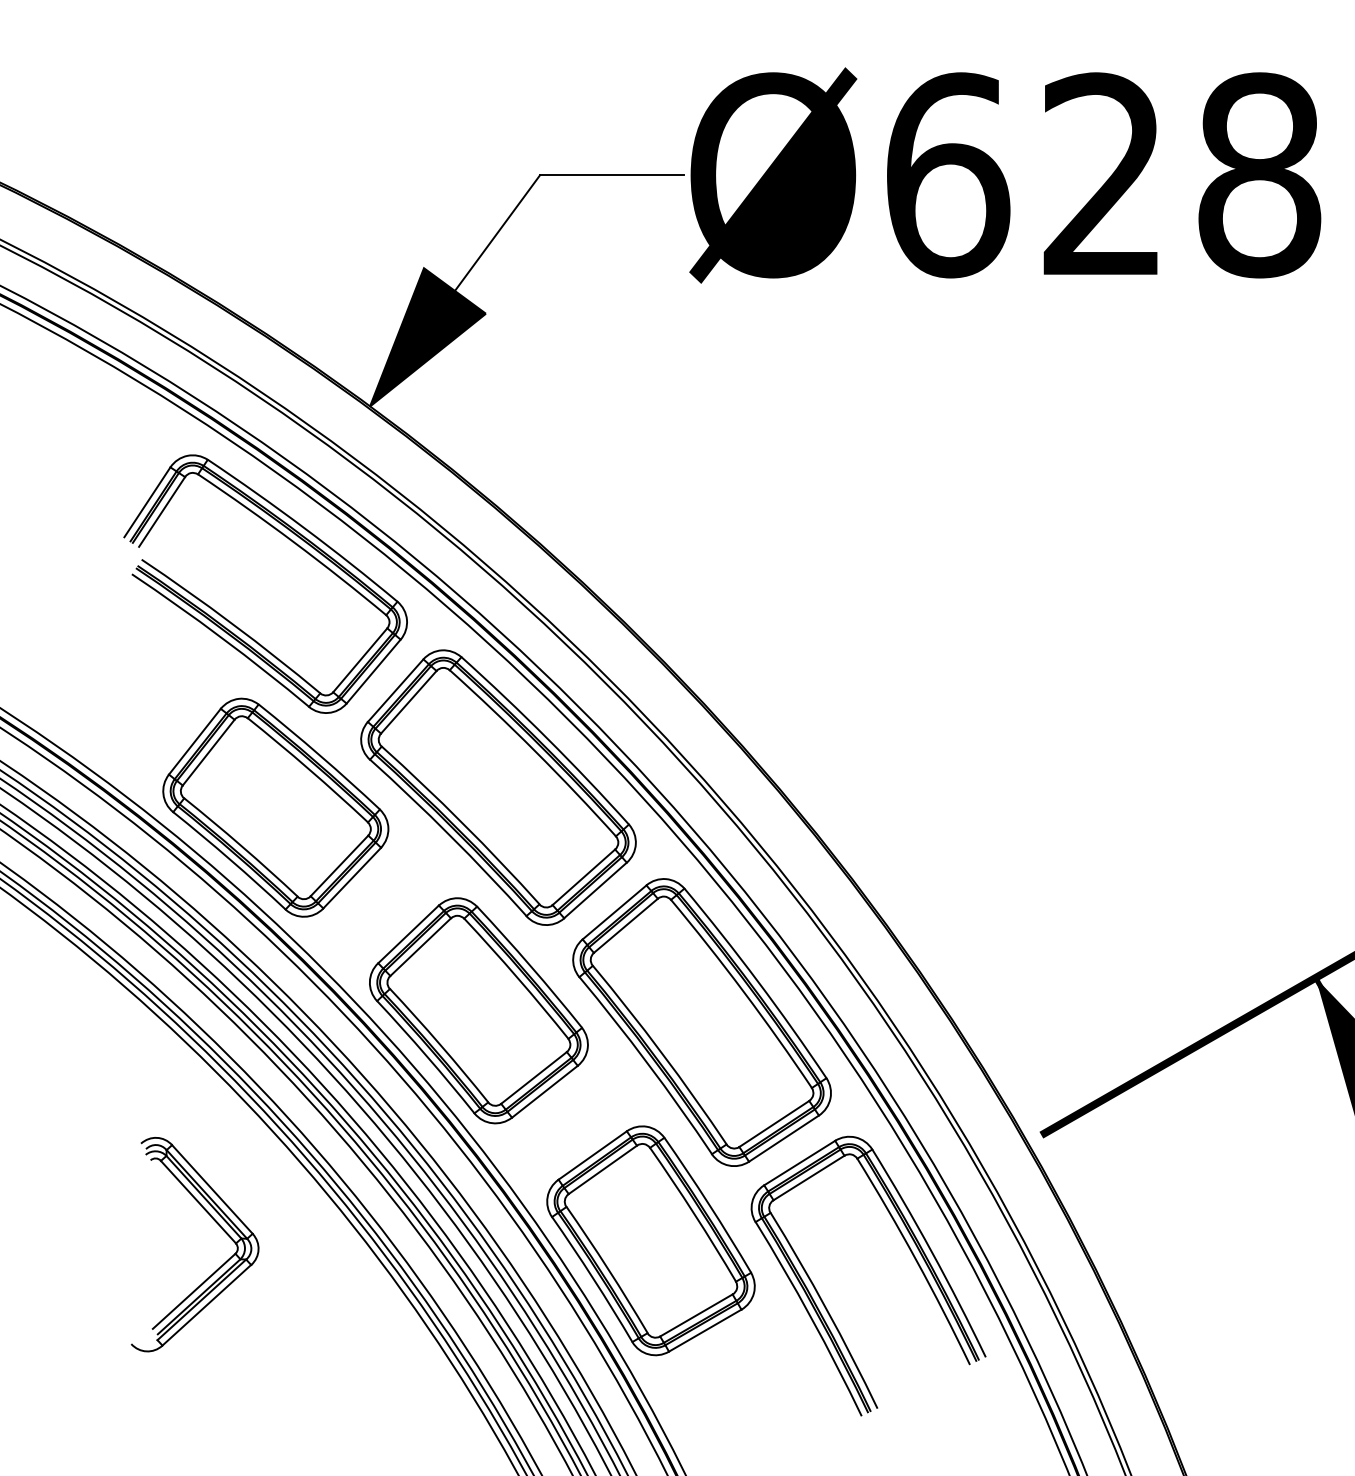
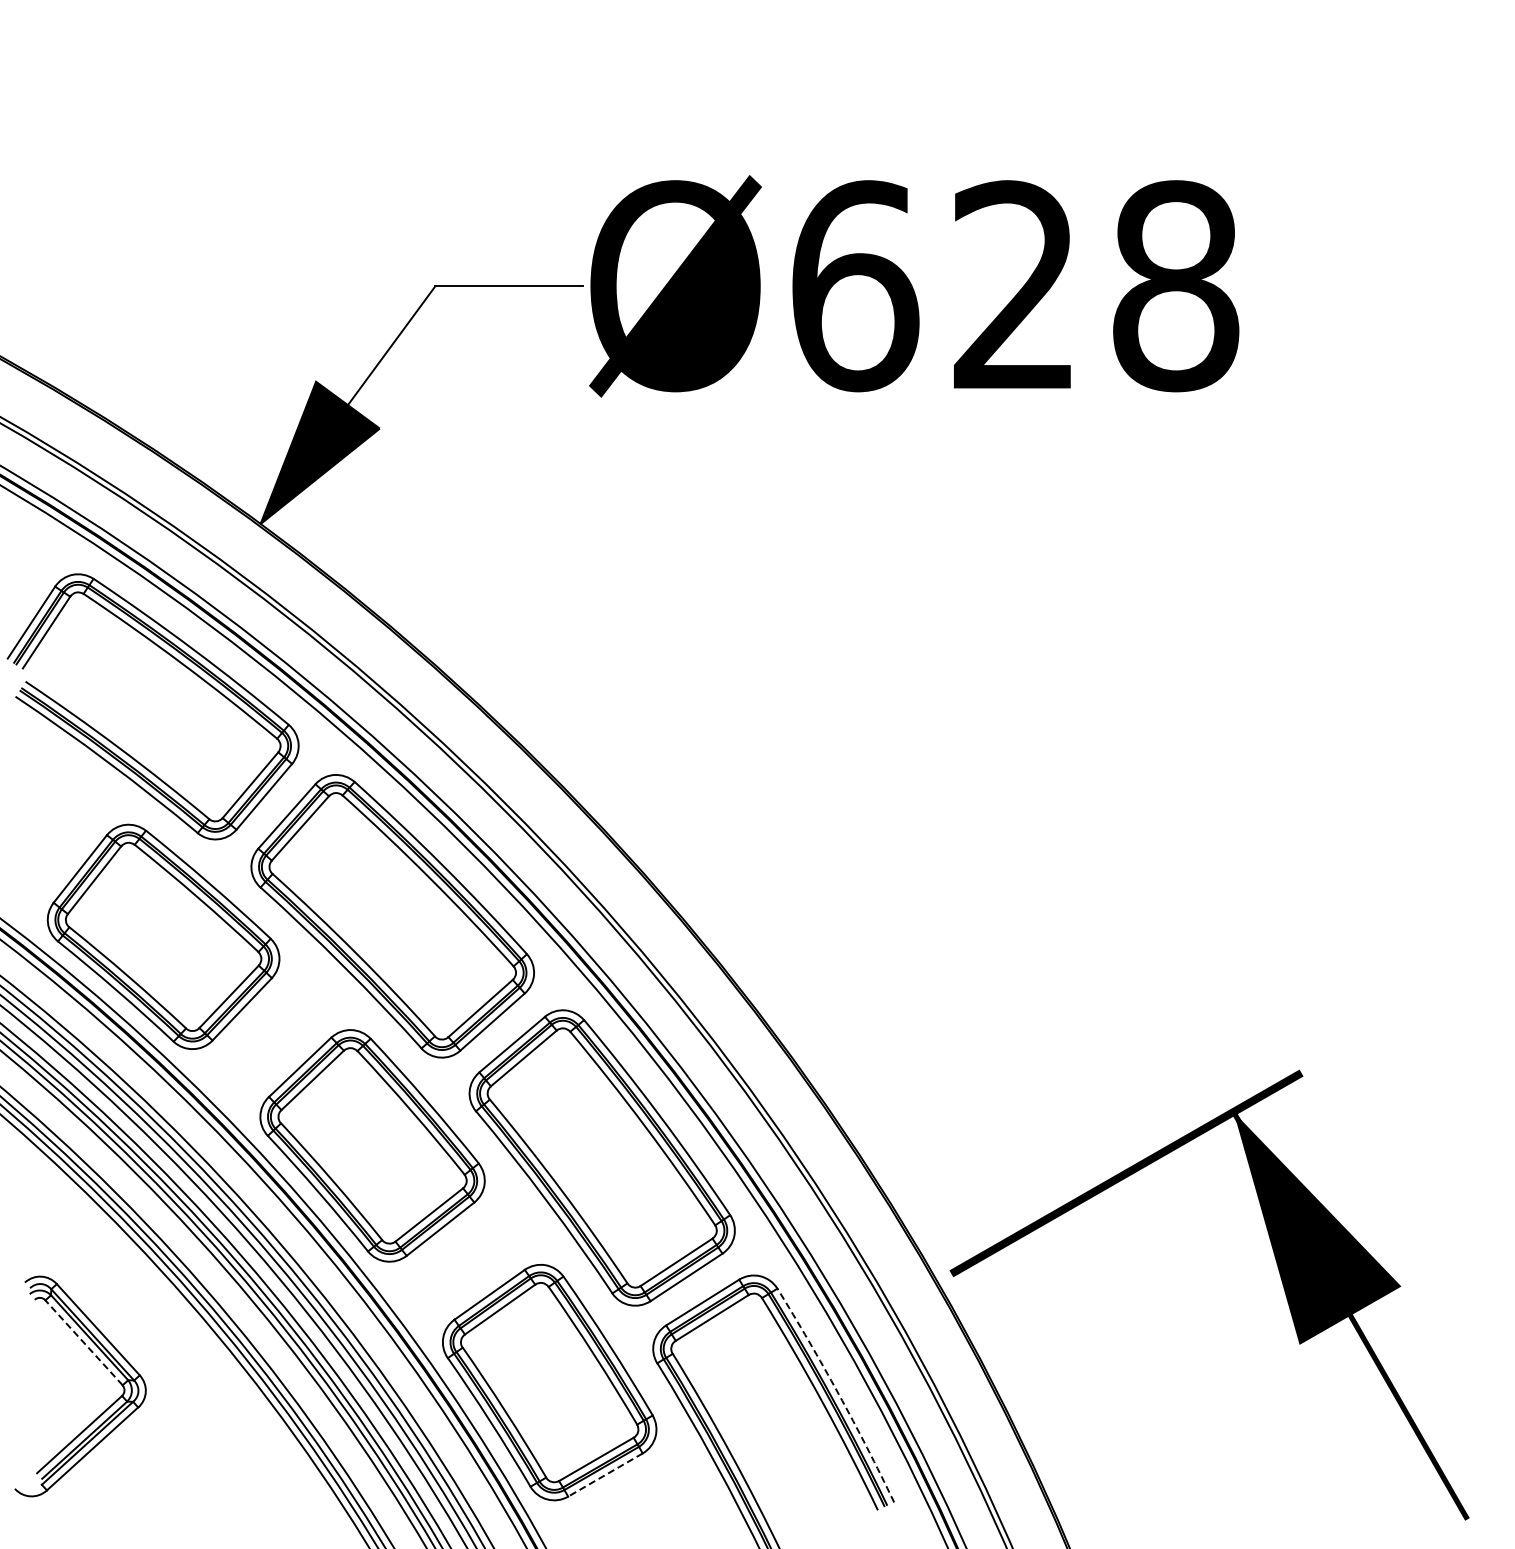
line: (197, 1201) -> (83, 1342), solid -> dashed
arc: (931, 1252) -> (838, 1394), solid -> dashed
line: (705, 1331) -> (605, 1475), solid -> dashed

